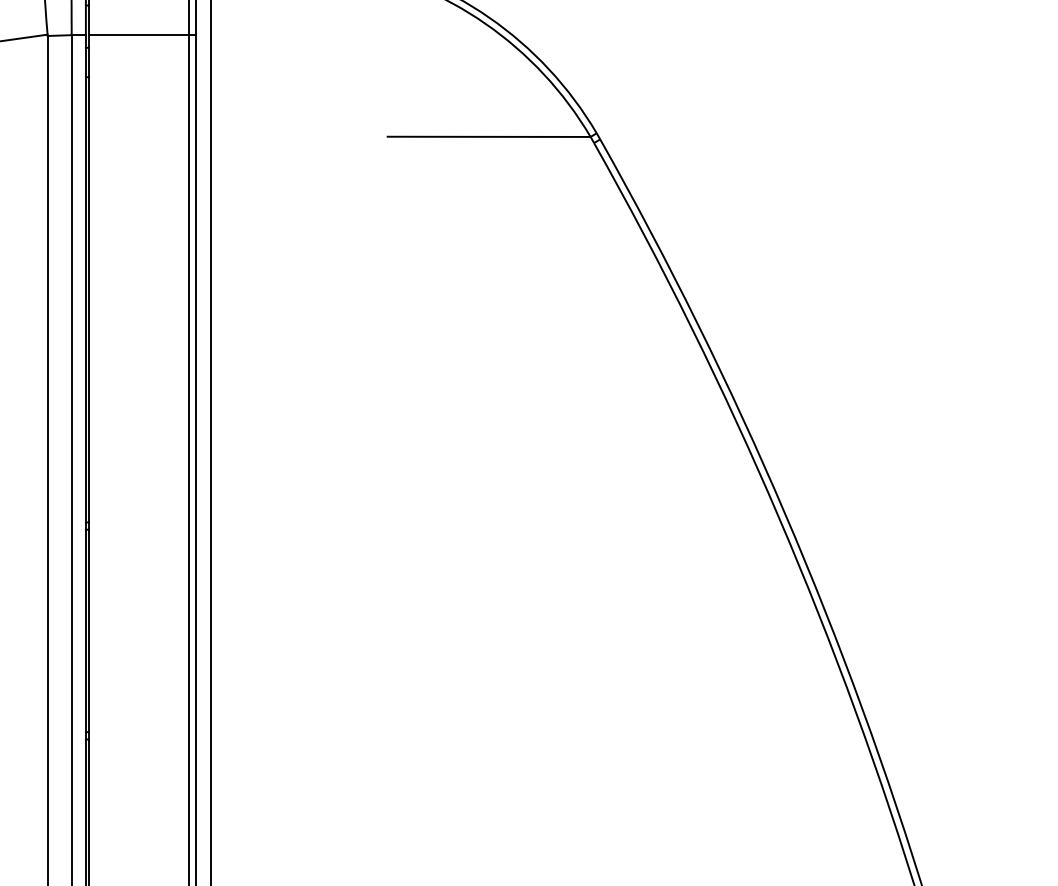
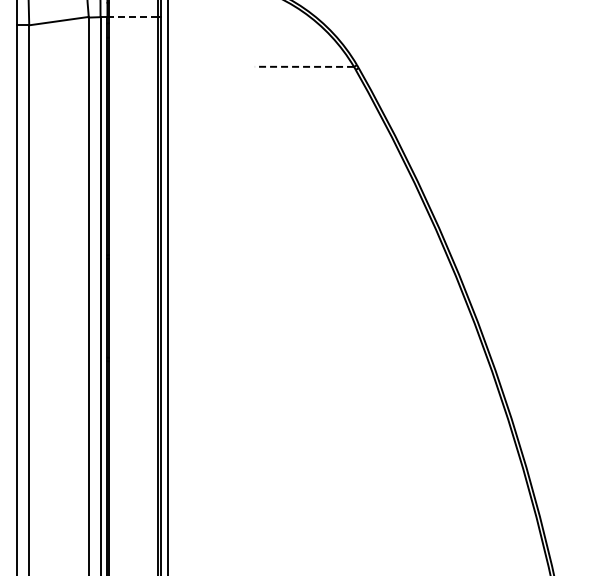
line: (137, 33) -> (132, 16), solid -> dashed
line: (489, 136) -> (304, 66), solid -> dashed

